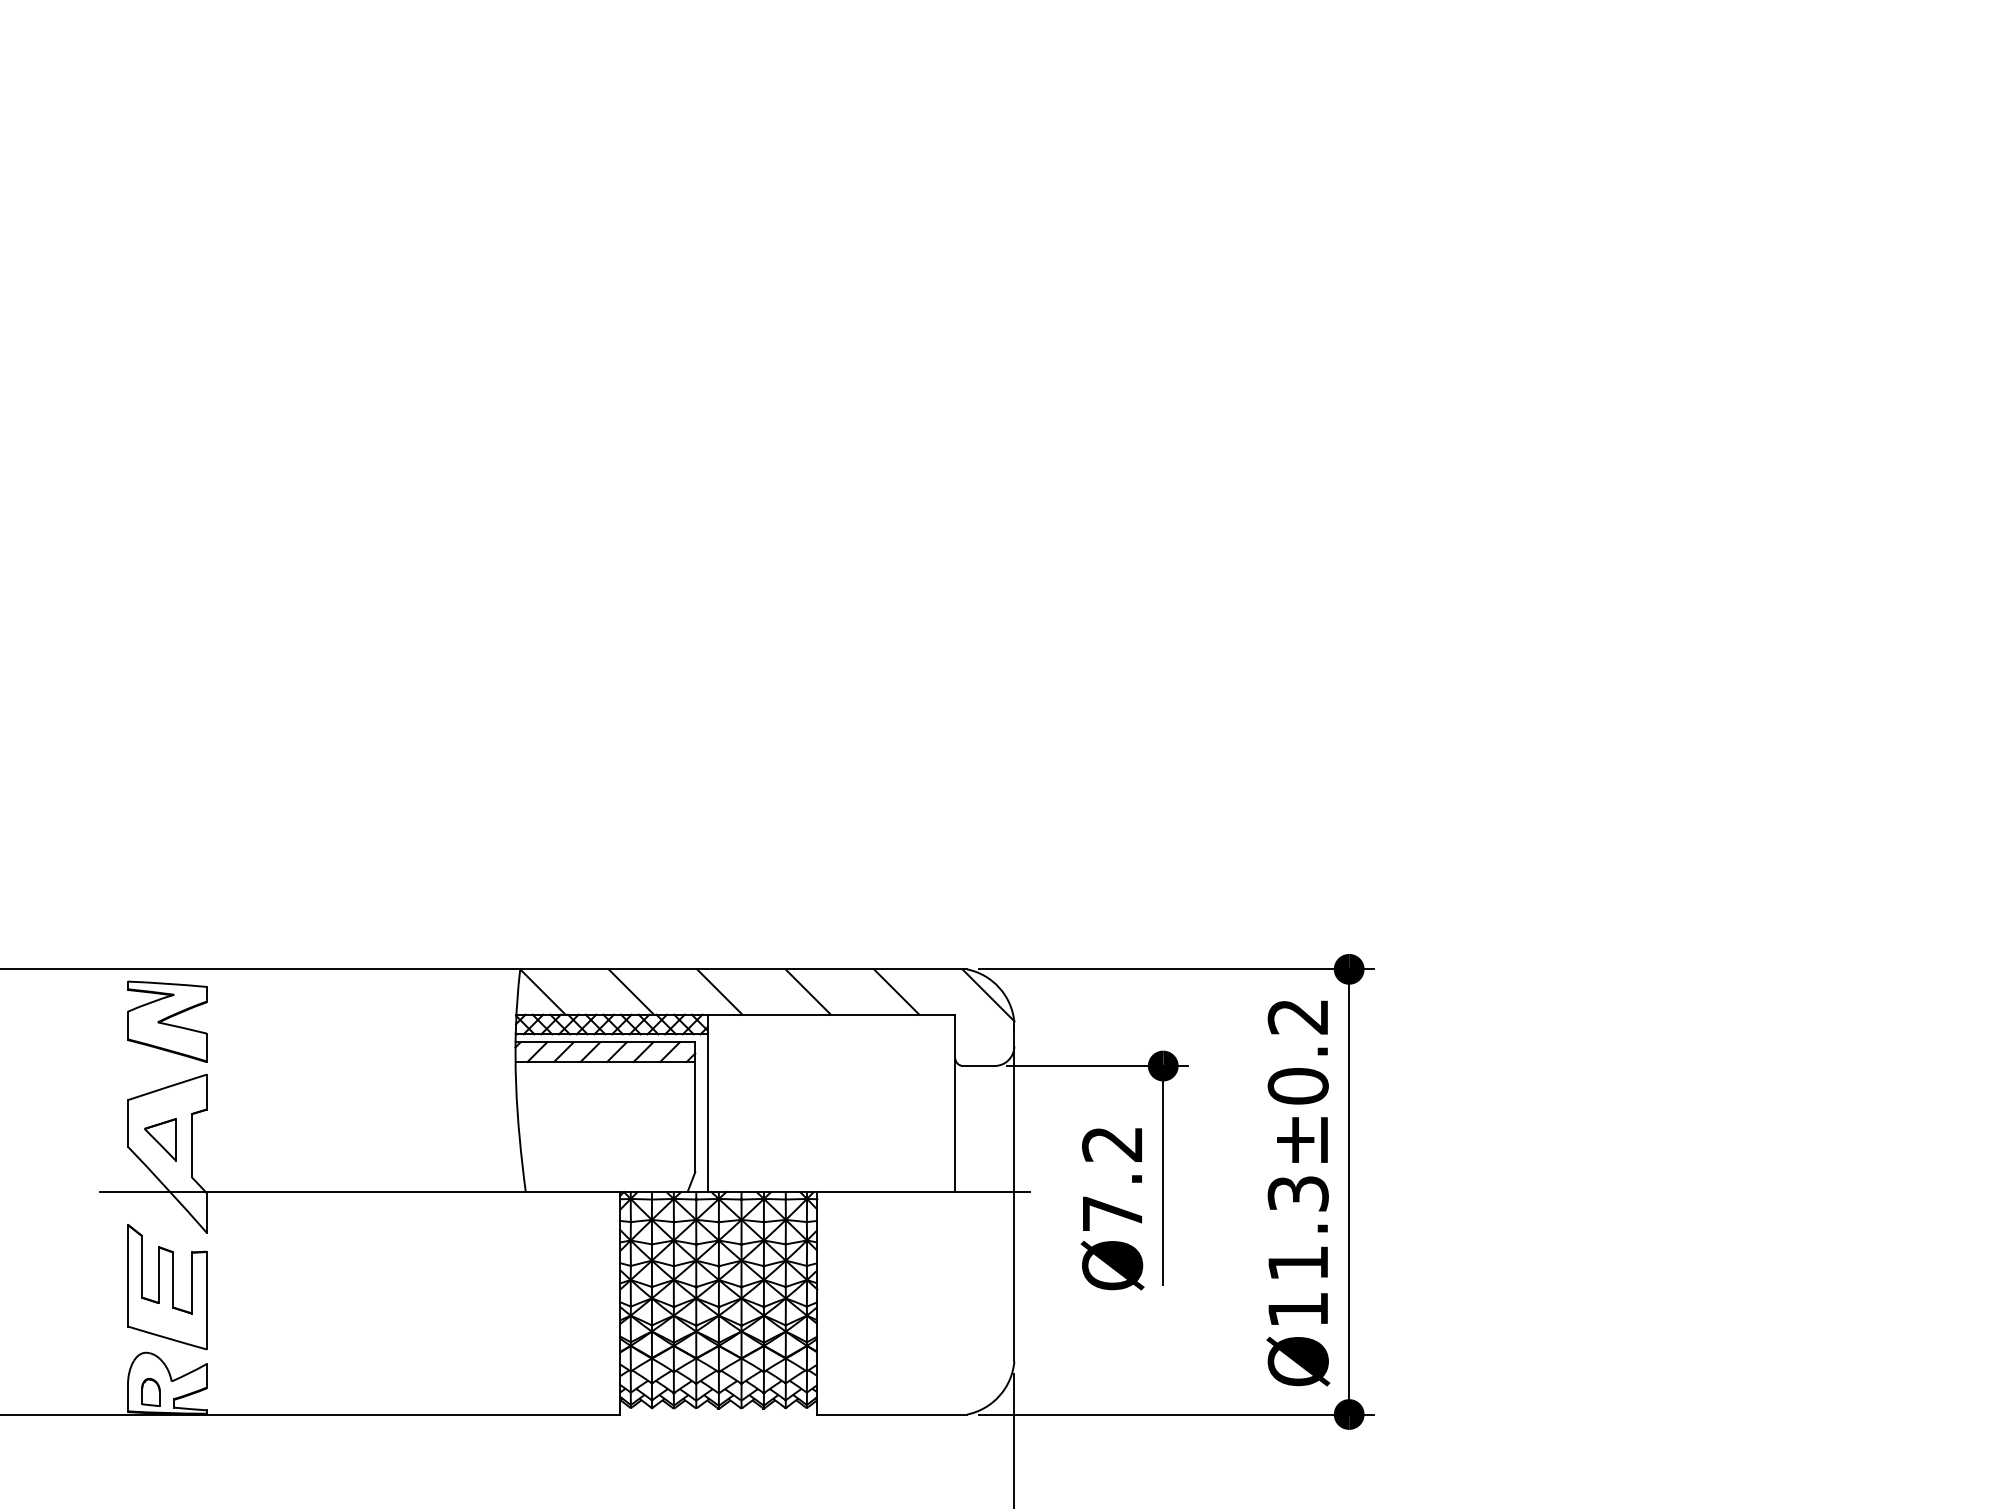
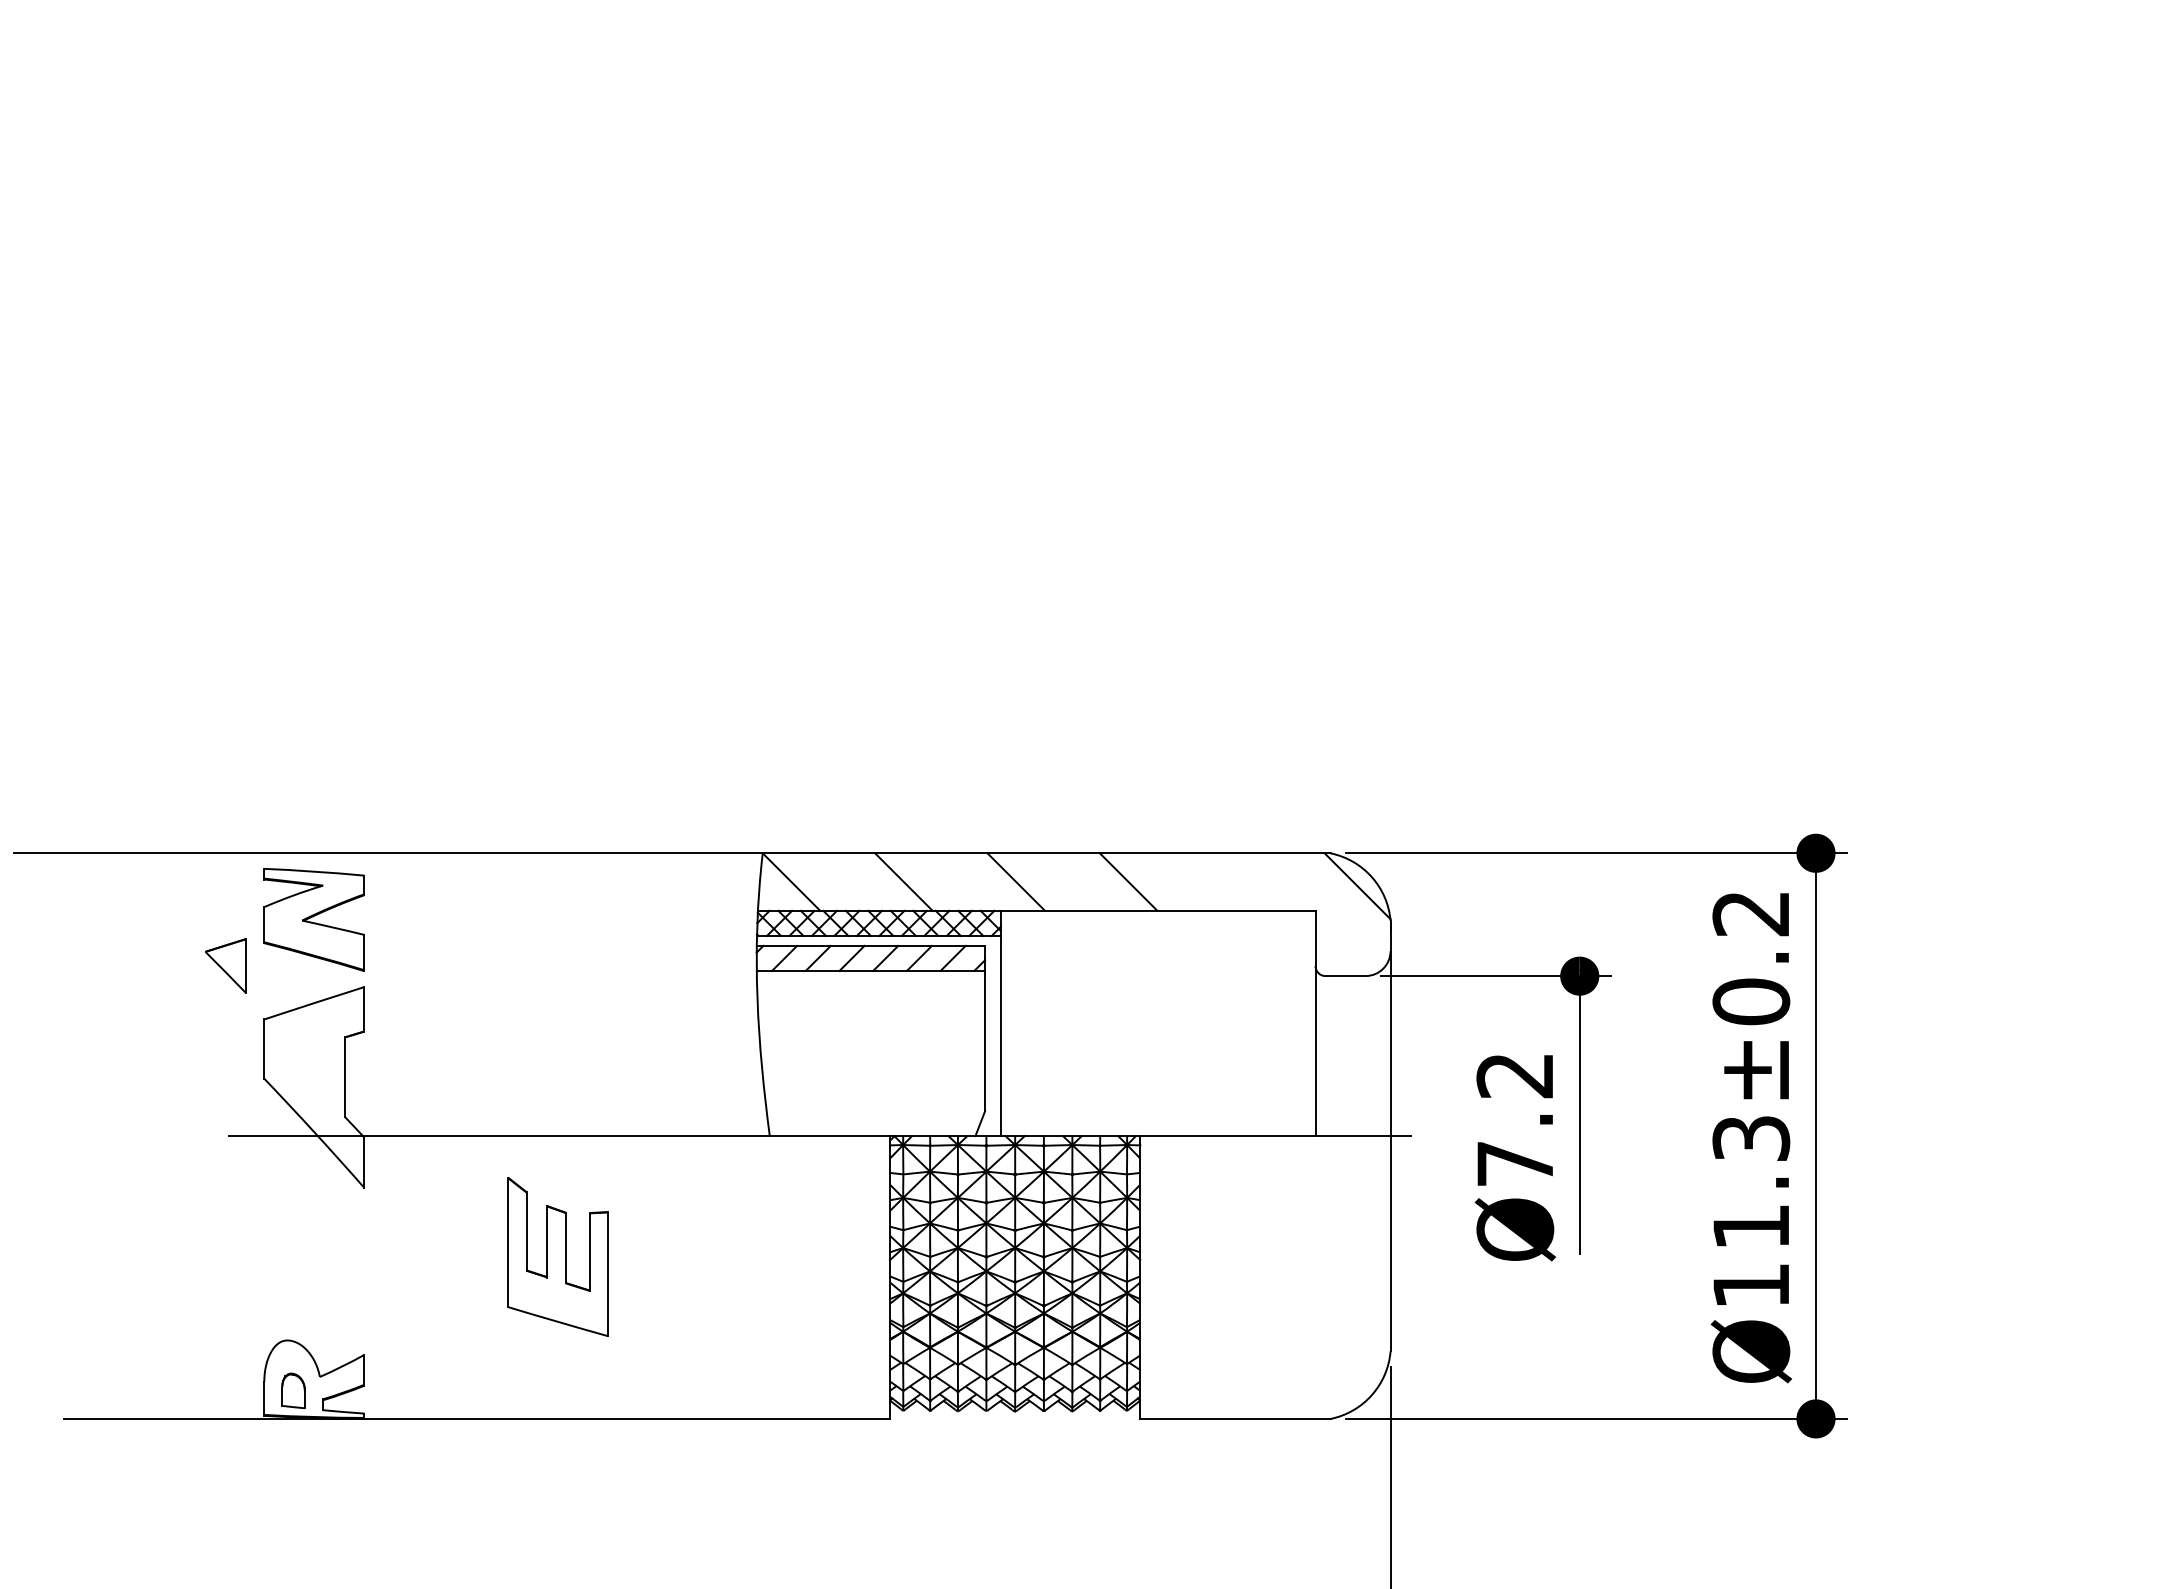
line: (896, 991) -> (1240, 881), removed
part: (160, 1139) -> (225, 965), moved
part: (167, 1287) -> (558, 1257), moved

